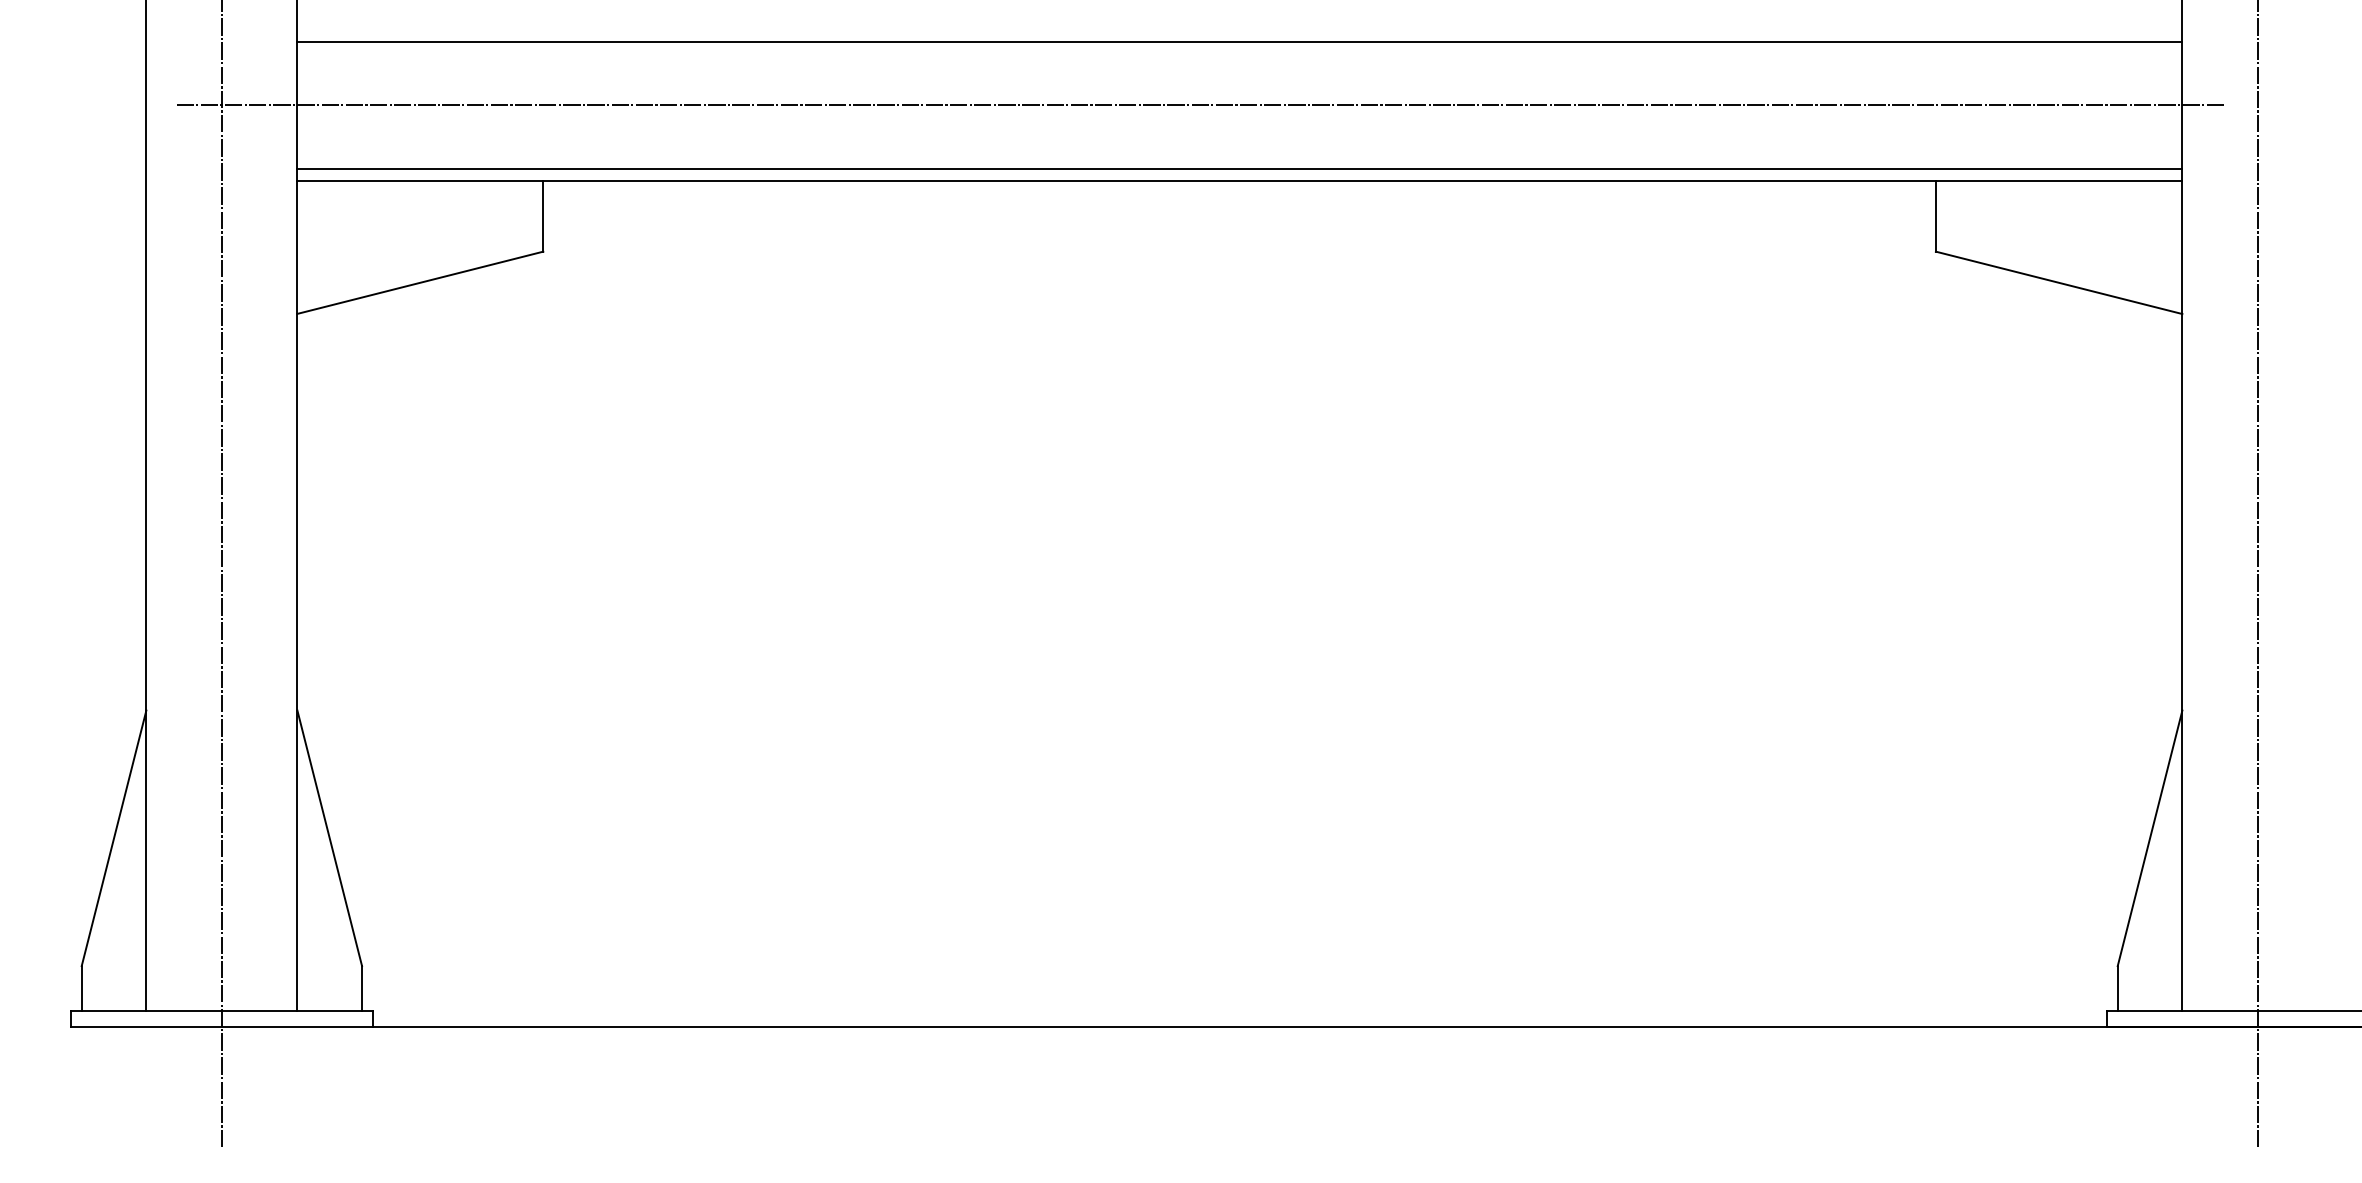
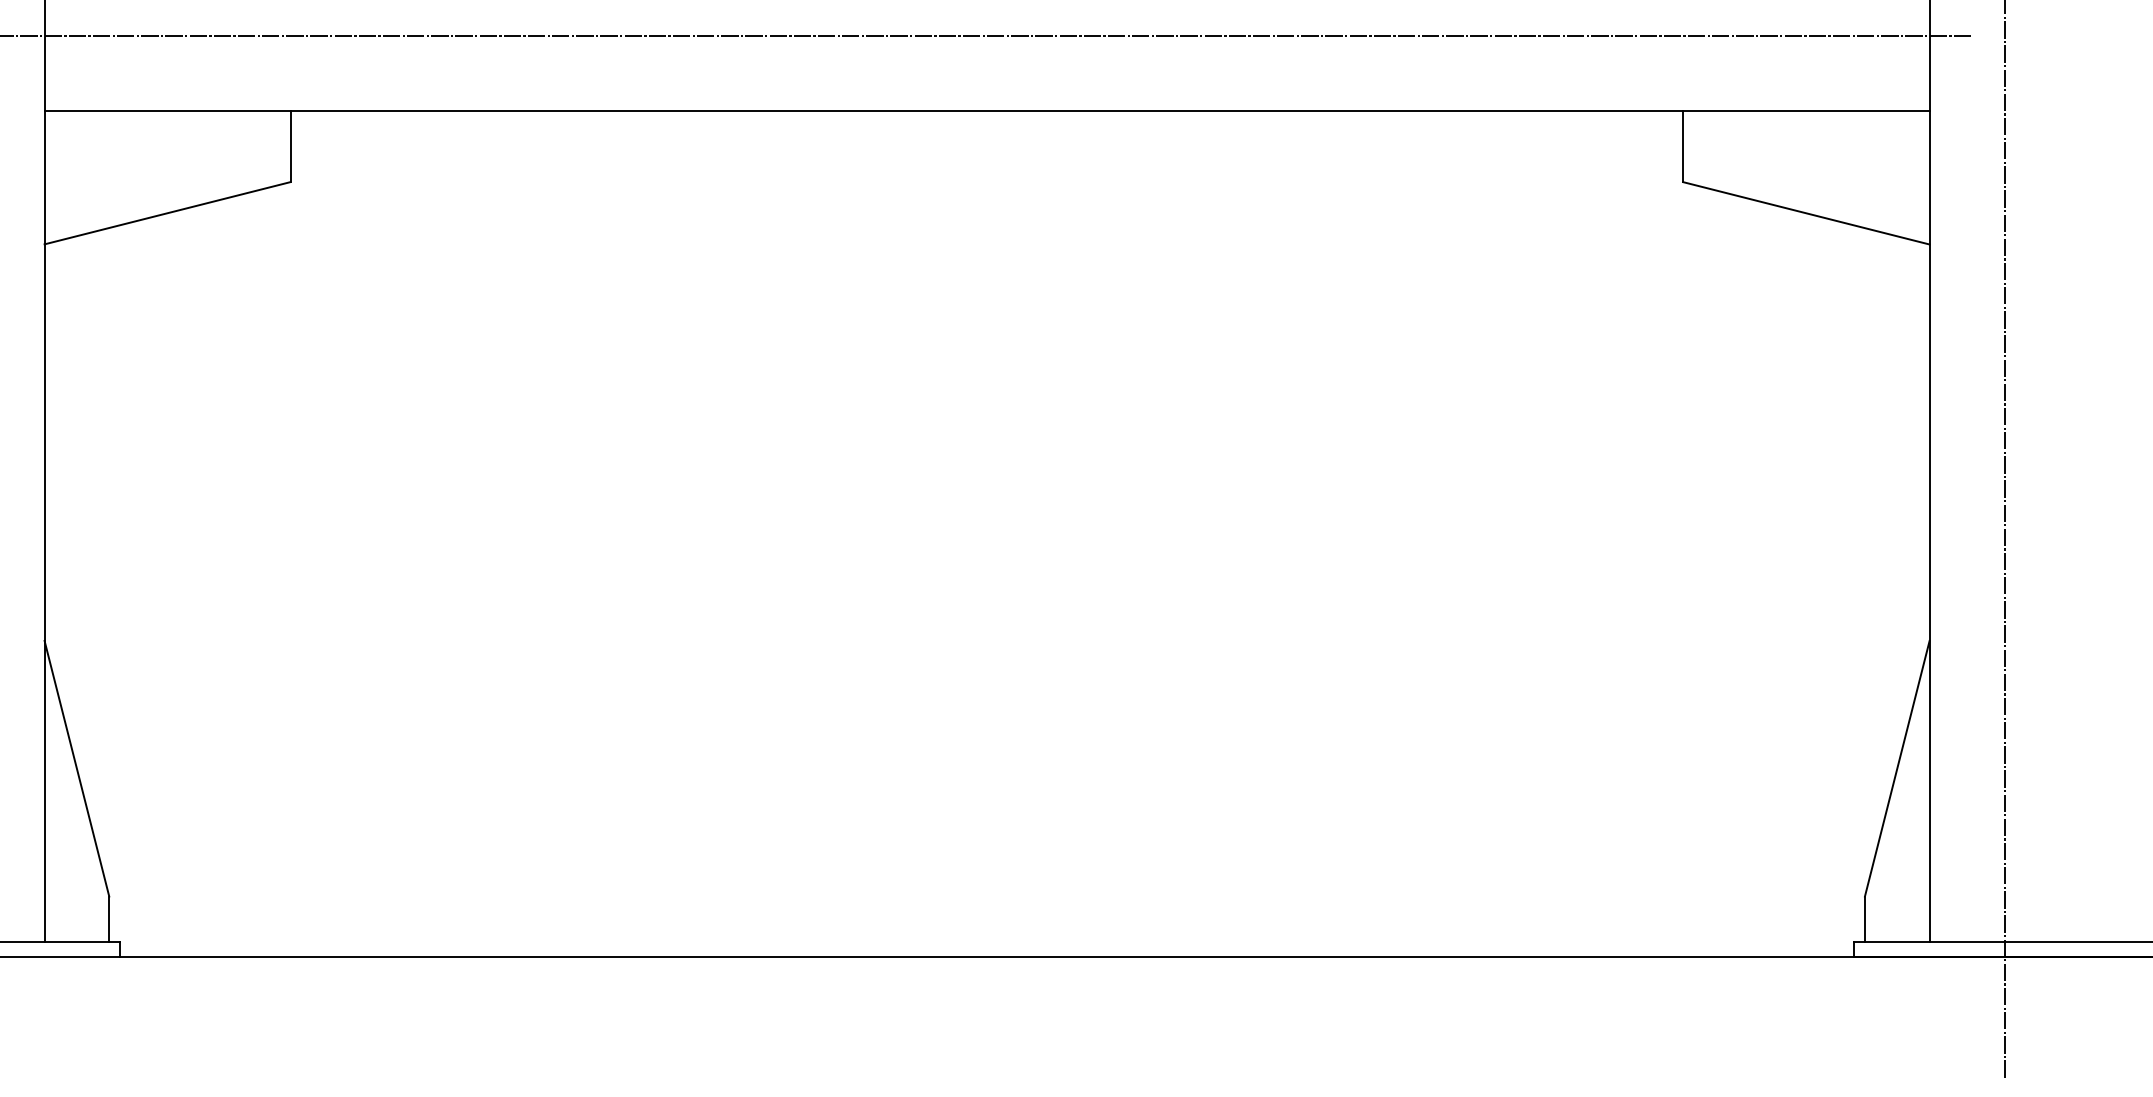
line: (1239, 168) -> (986, 98), removed

